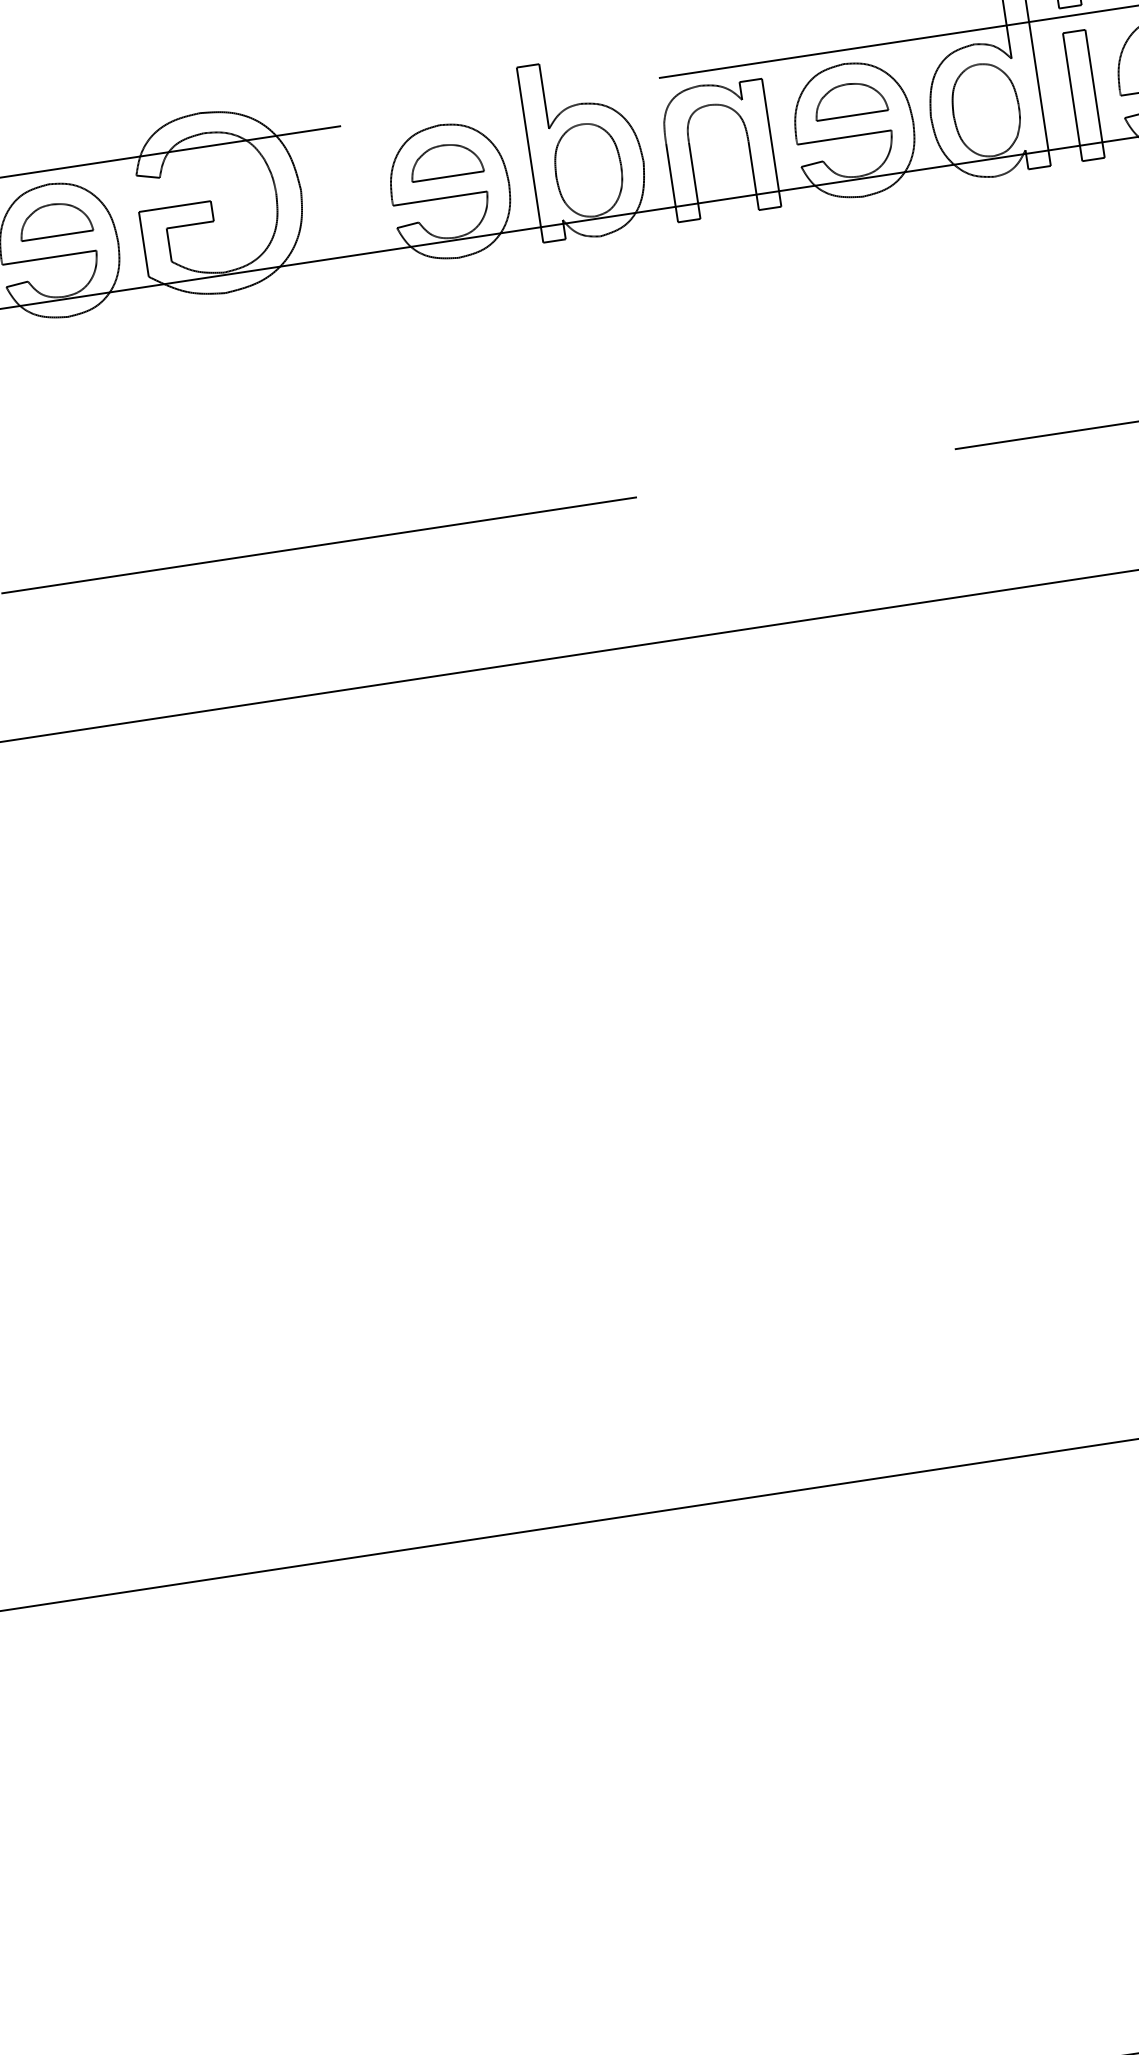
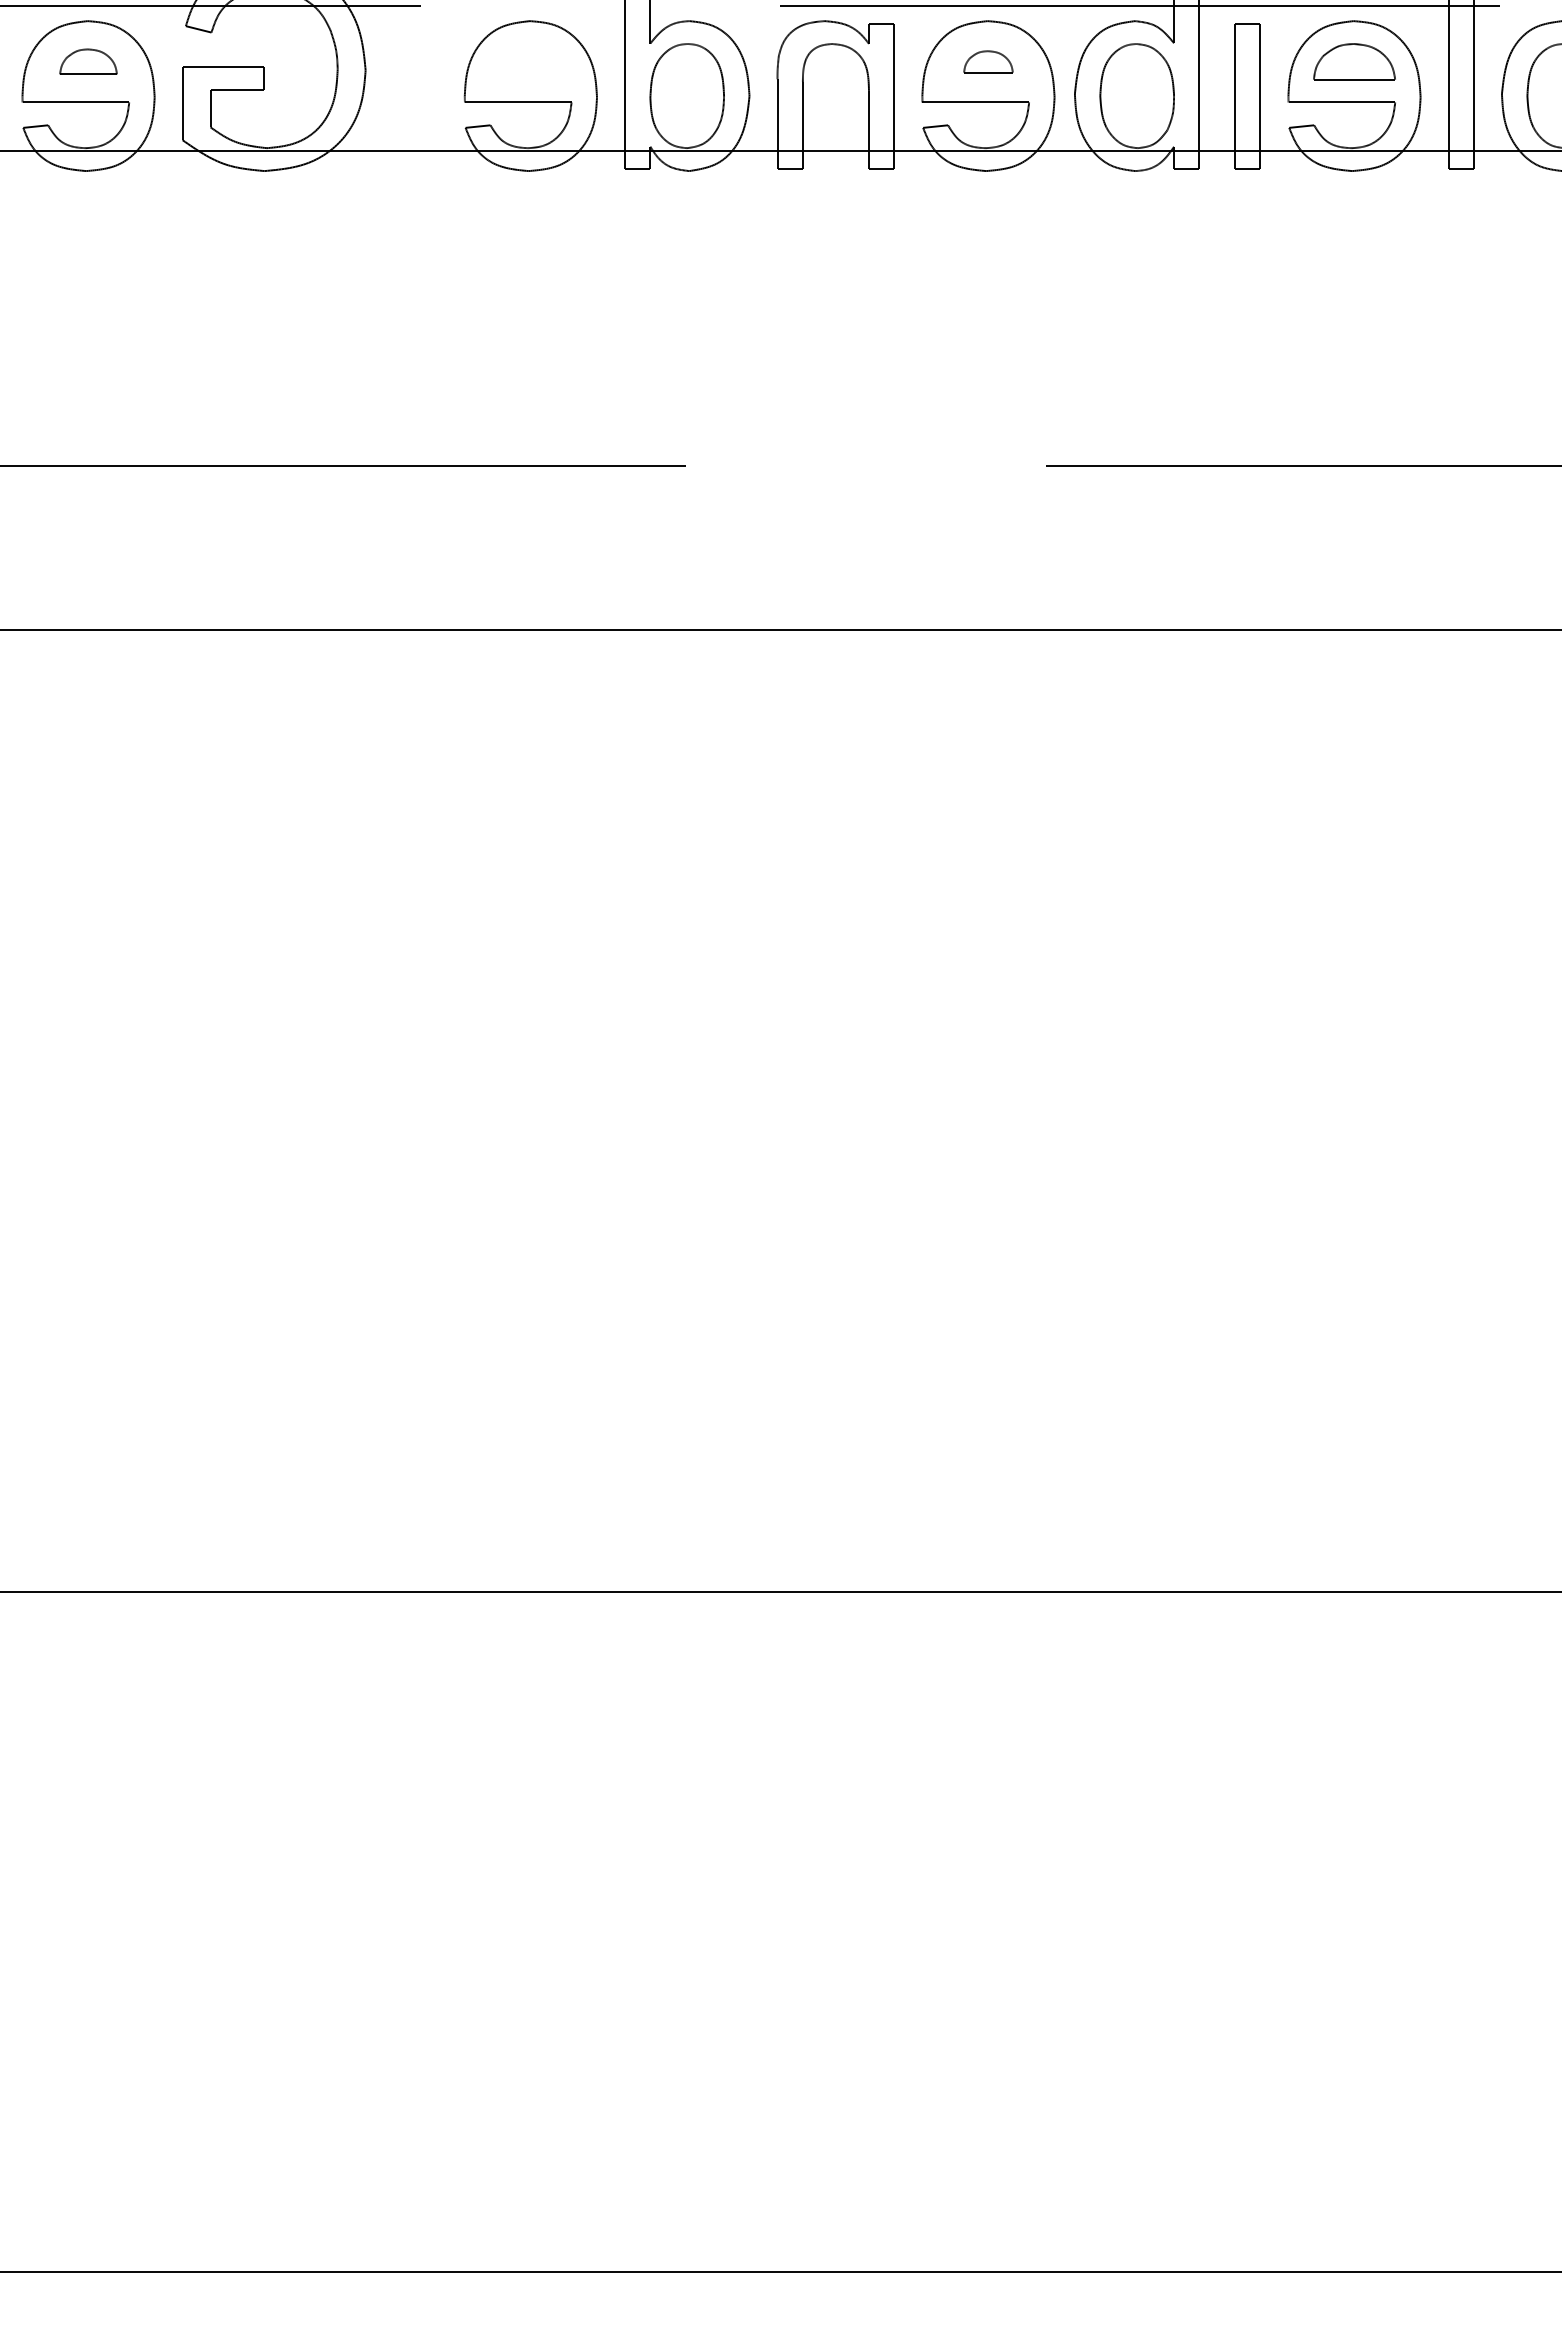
part: (850, 99) -> (988, 61), size x0.6
part: (445, 160) -> (530, 61), removed
part: (55, 219) -> (88, 61), size x0.7

